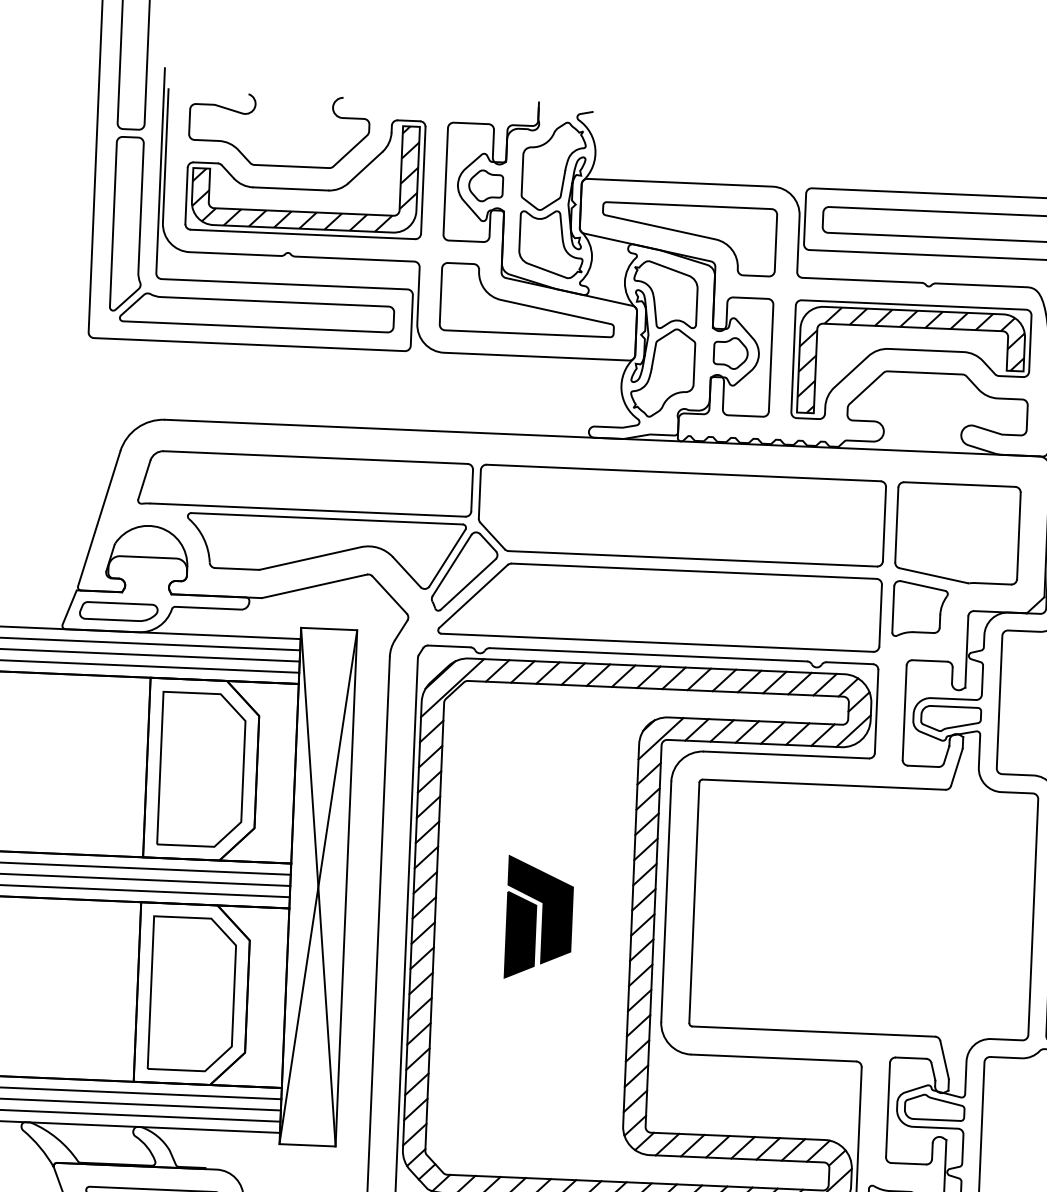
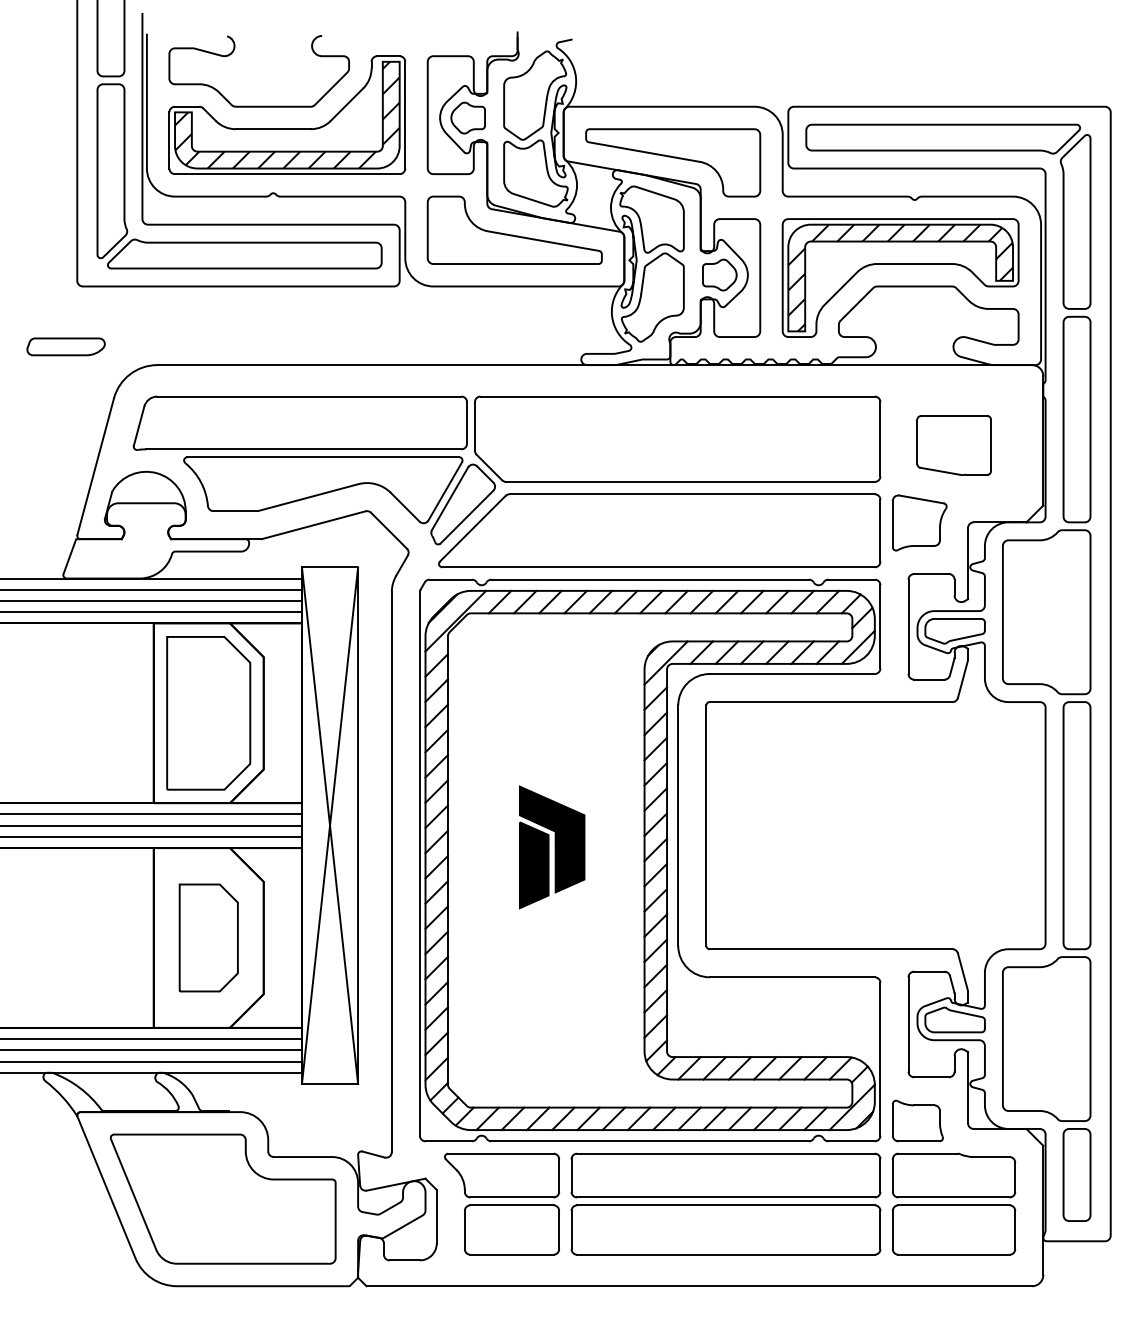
part: (958, 533) -> (954, 445), size x0.6
part: (118, 611) -> (65, 346), moved
part: (192, 993) -> (208, 937), size x0.7

